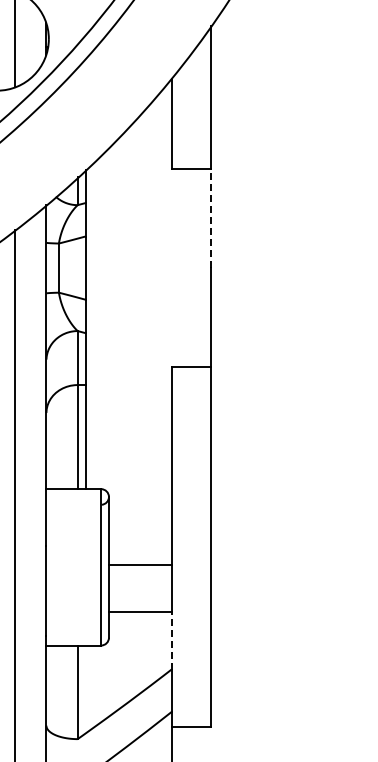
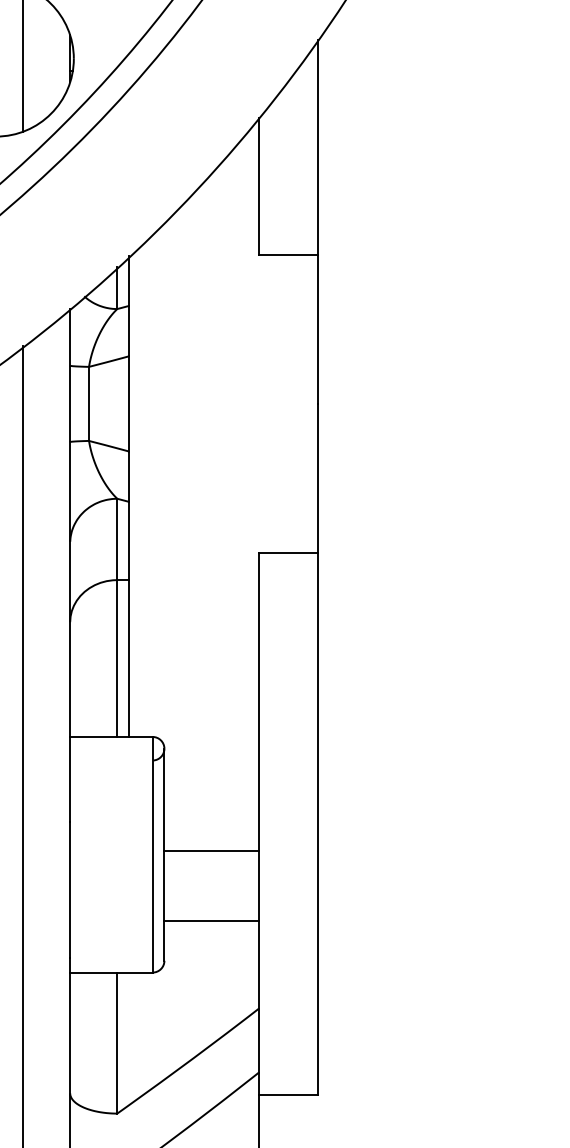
line: (210, 218) -> (317, 329), dashed -> solid
line: (171, 640) -> (258, 964), dashed -> solid

